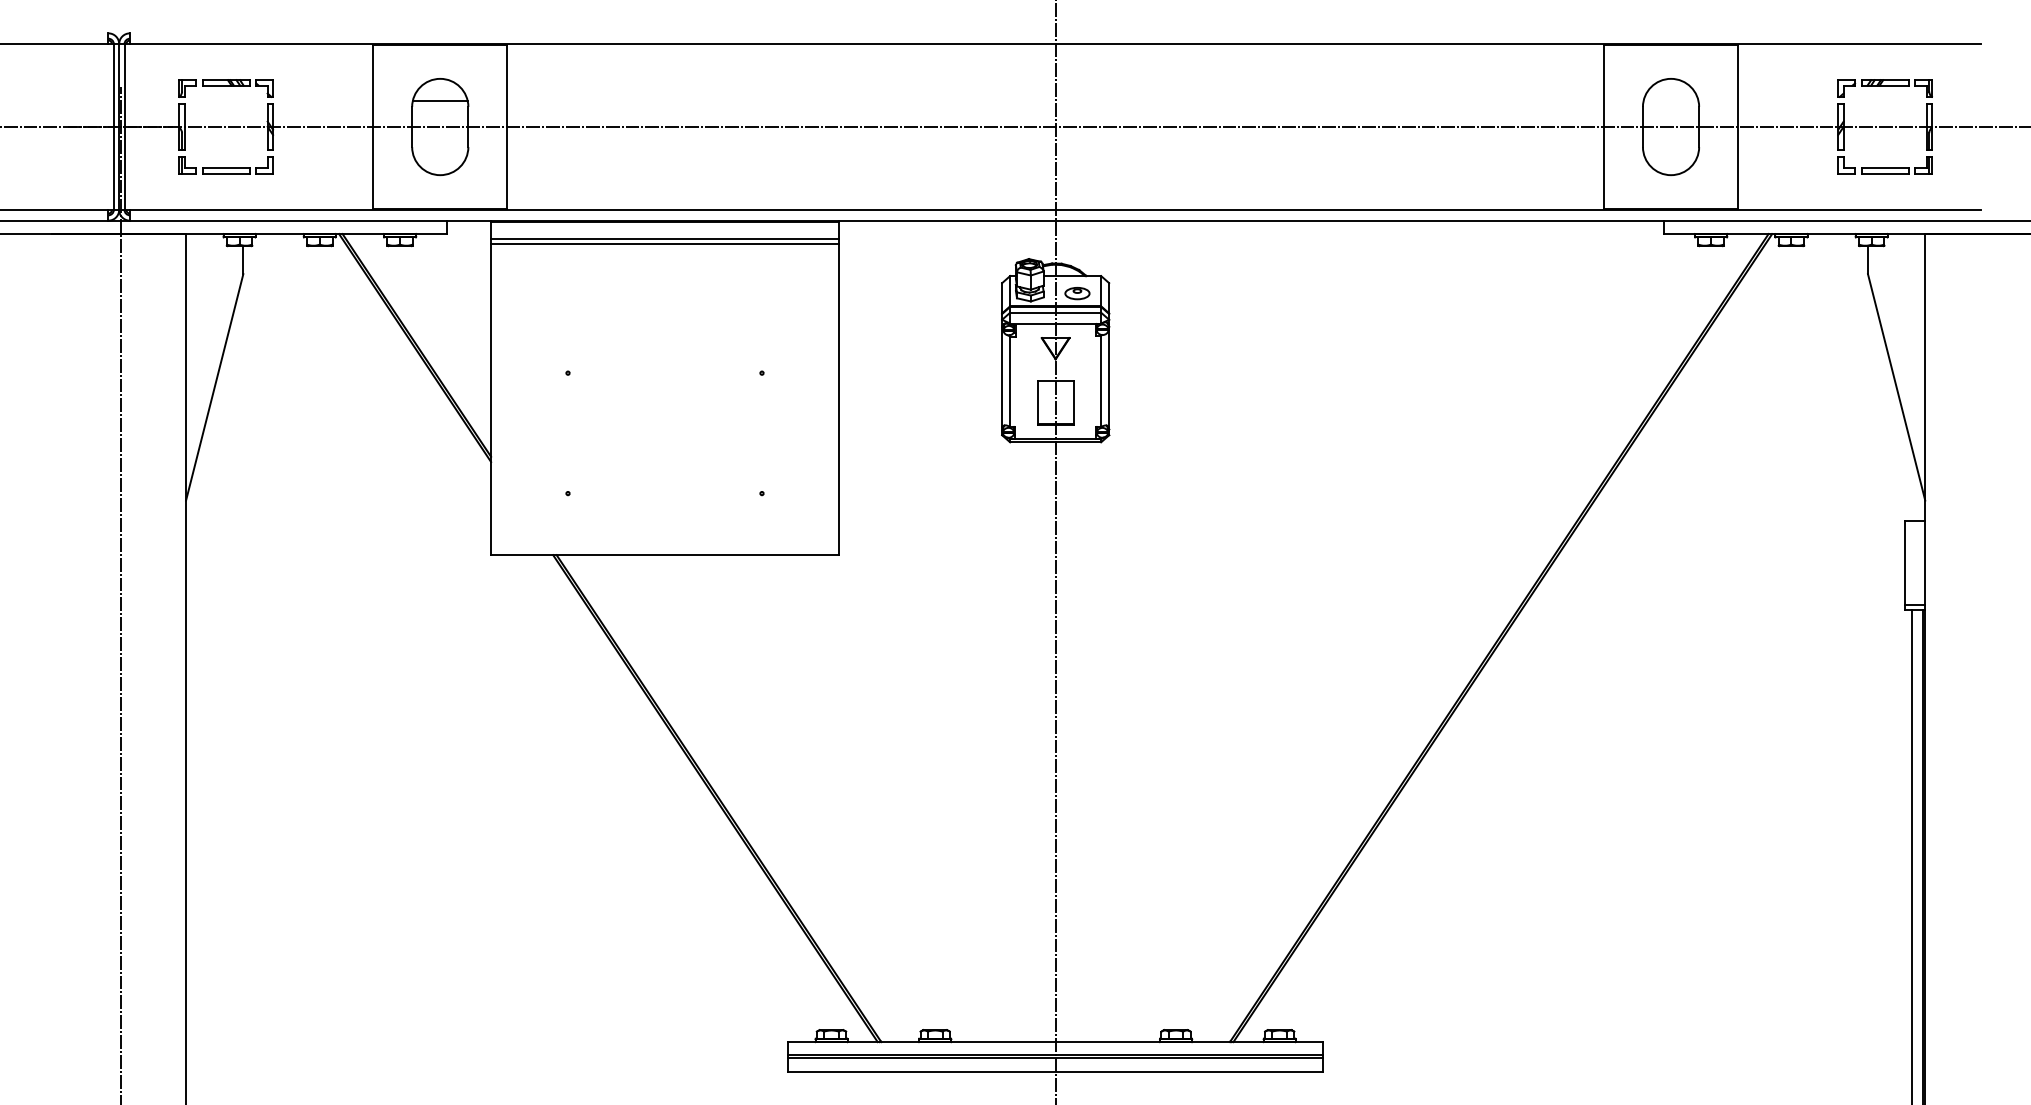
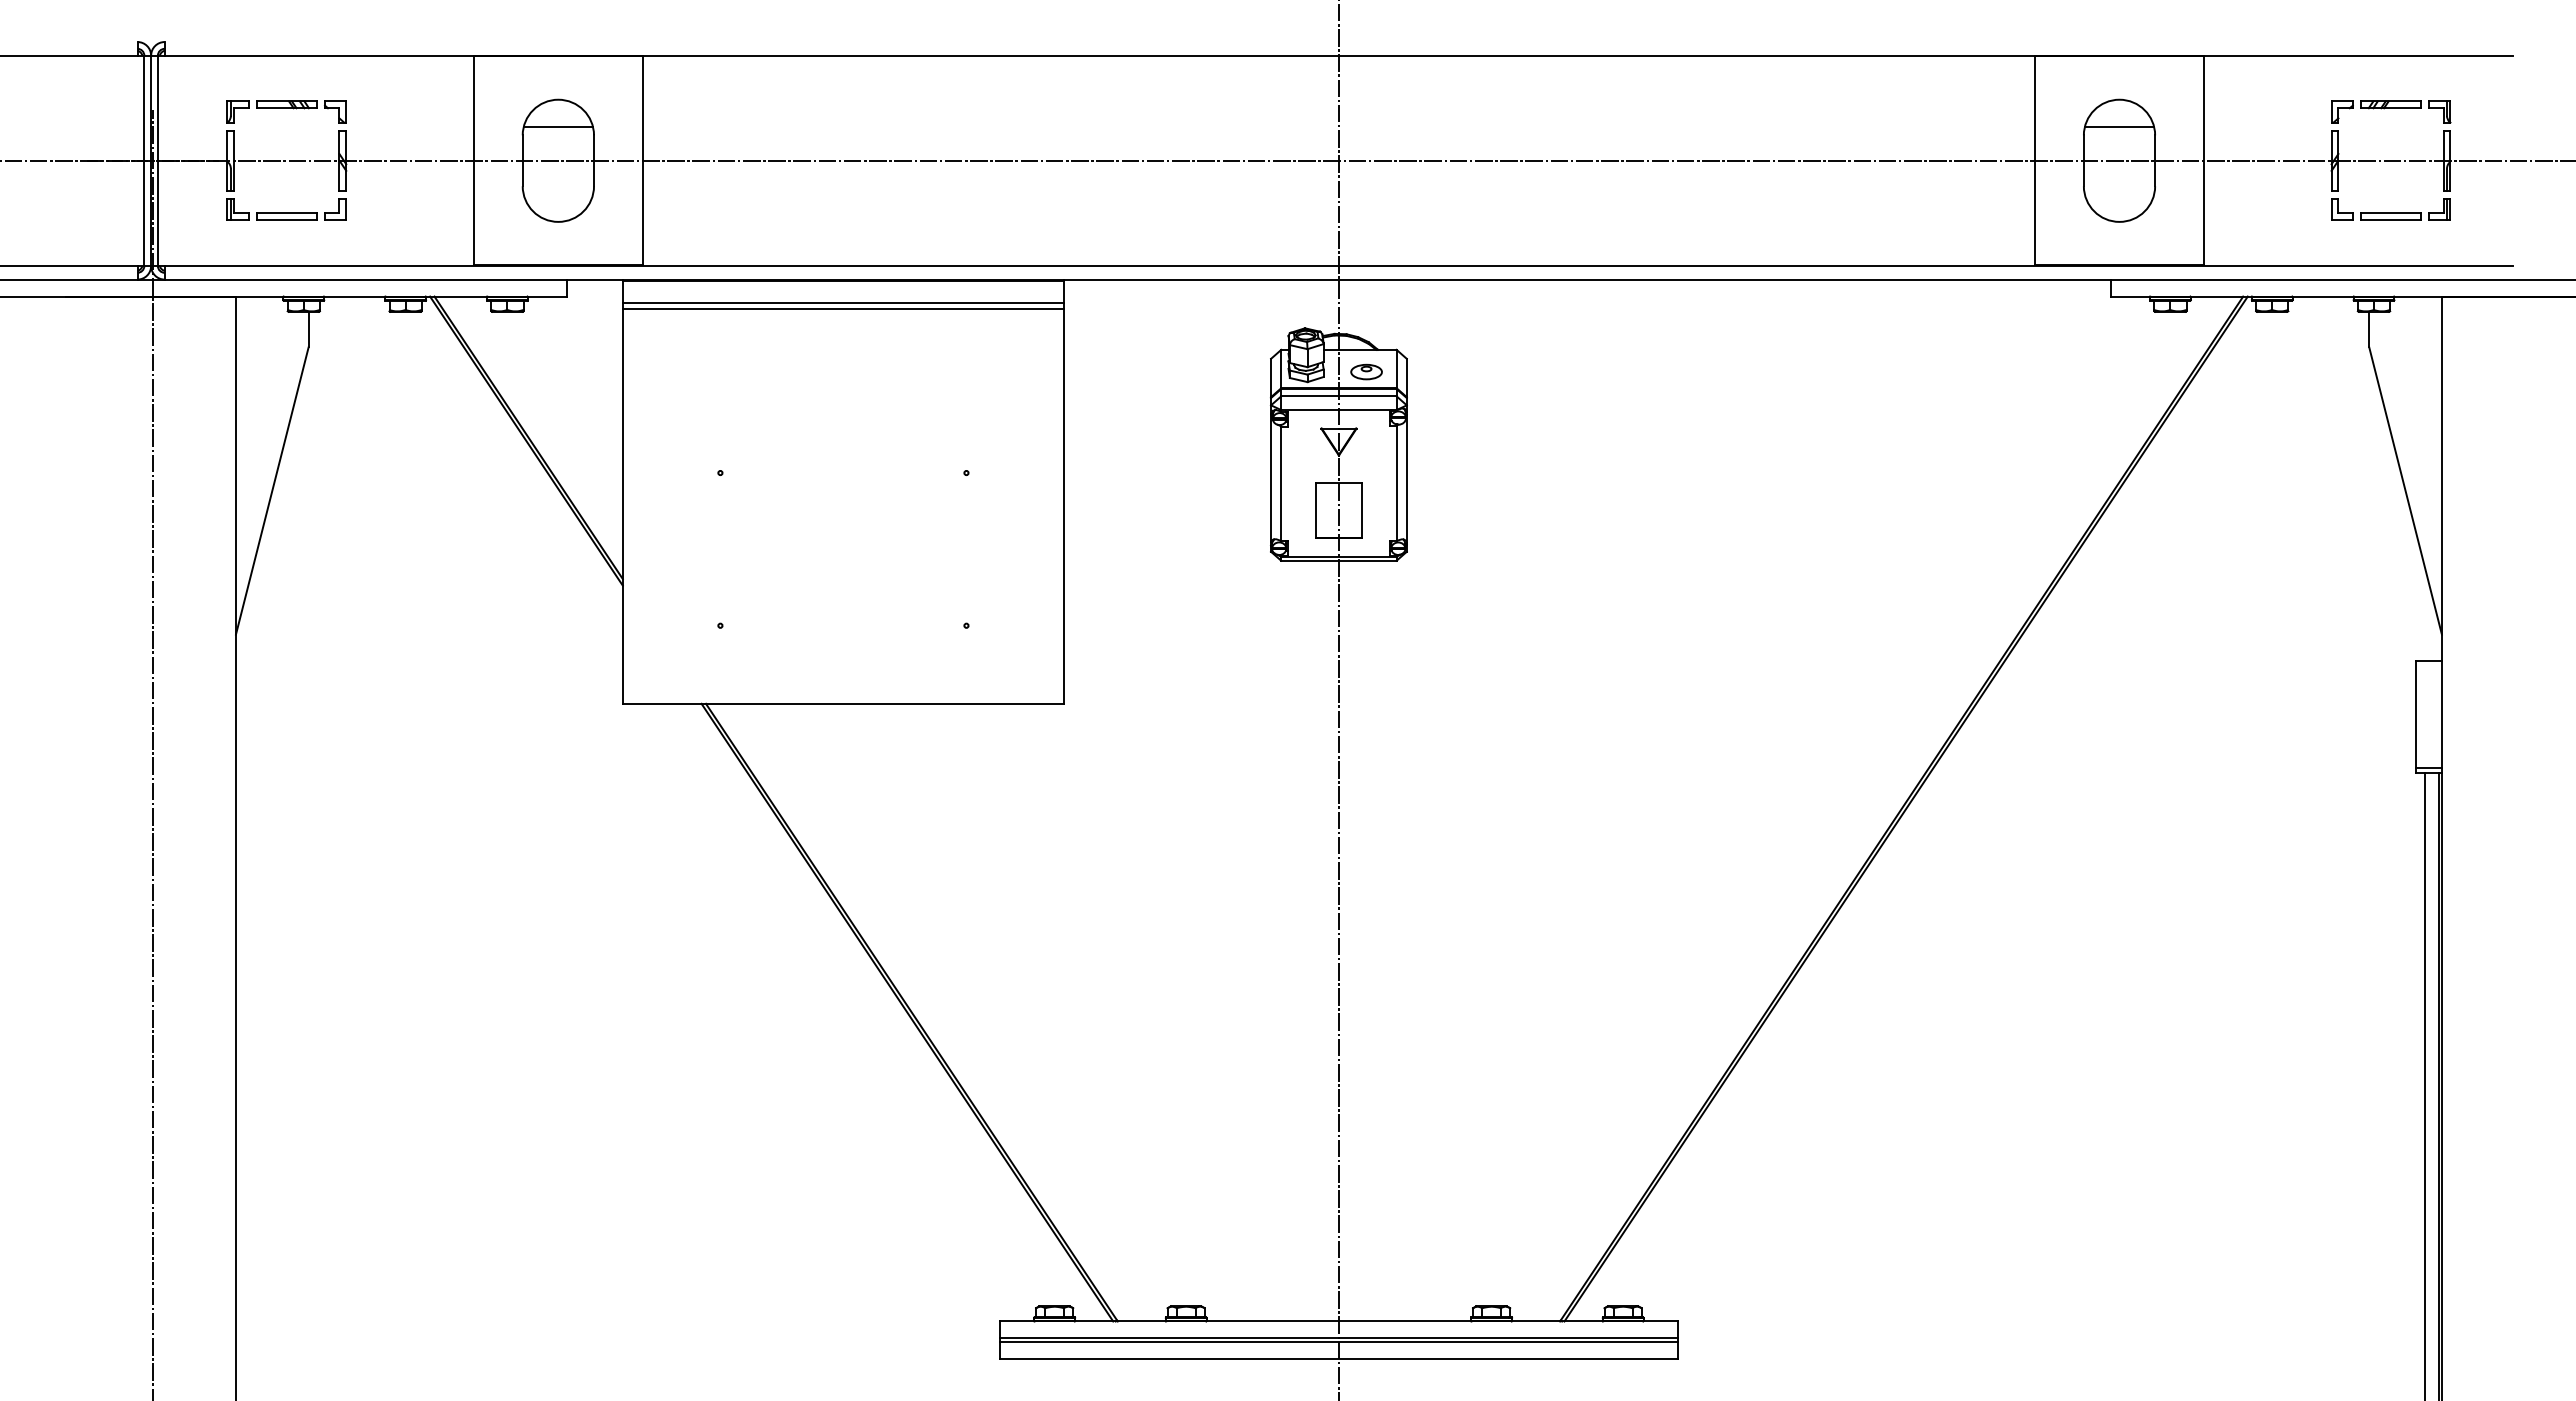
line: (1671, 100) -> (2119, 127), added

